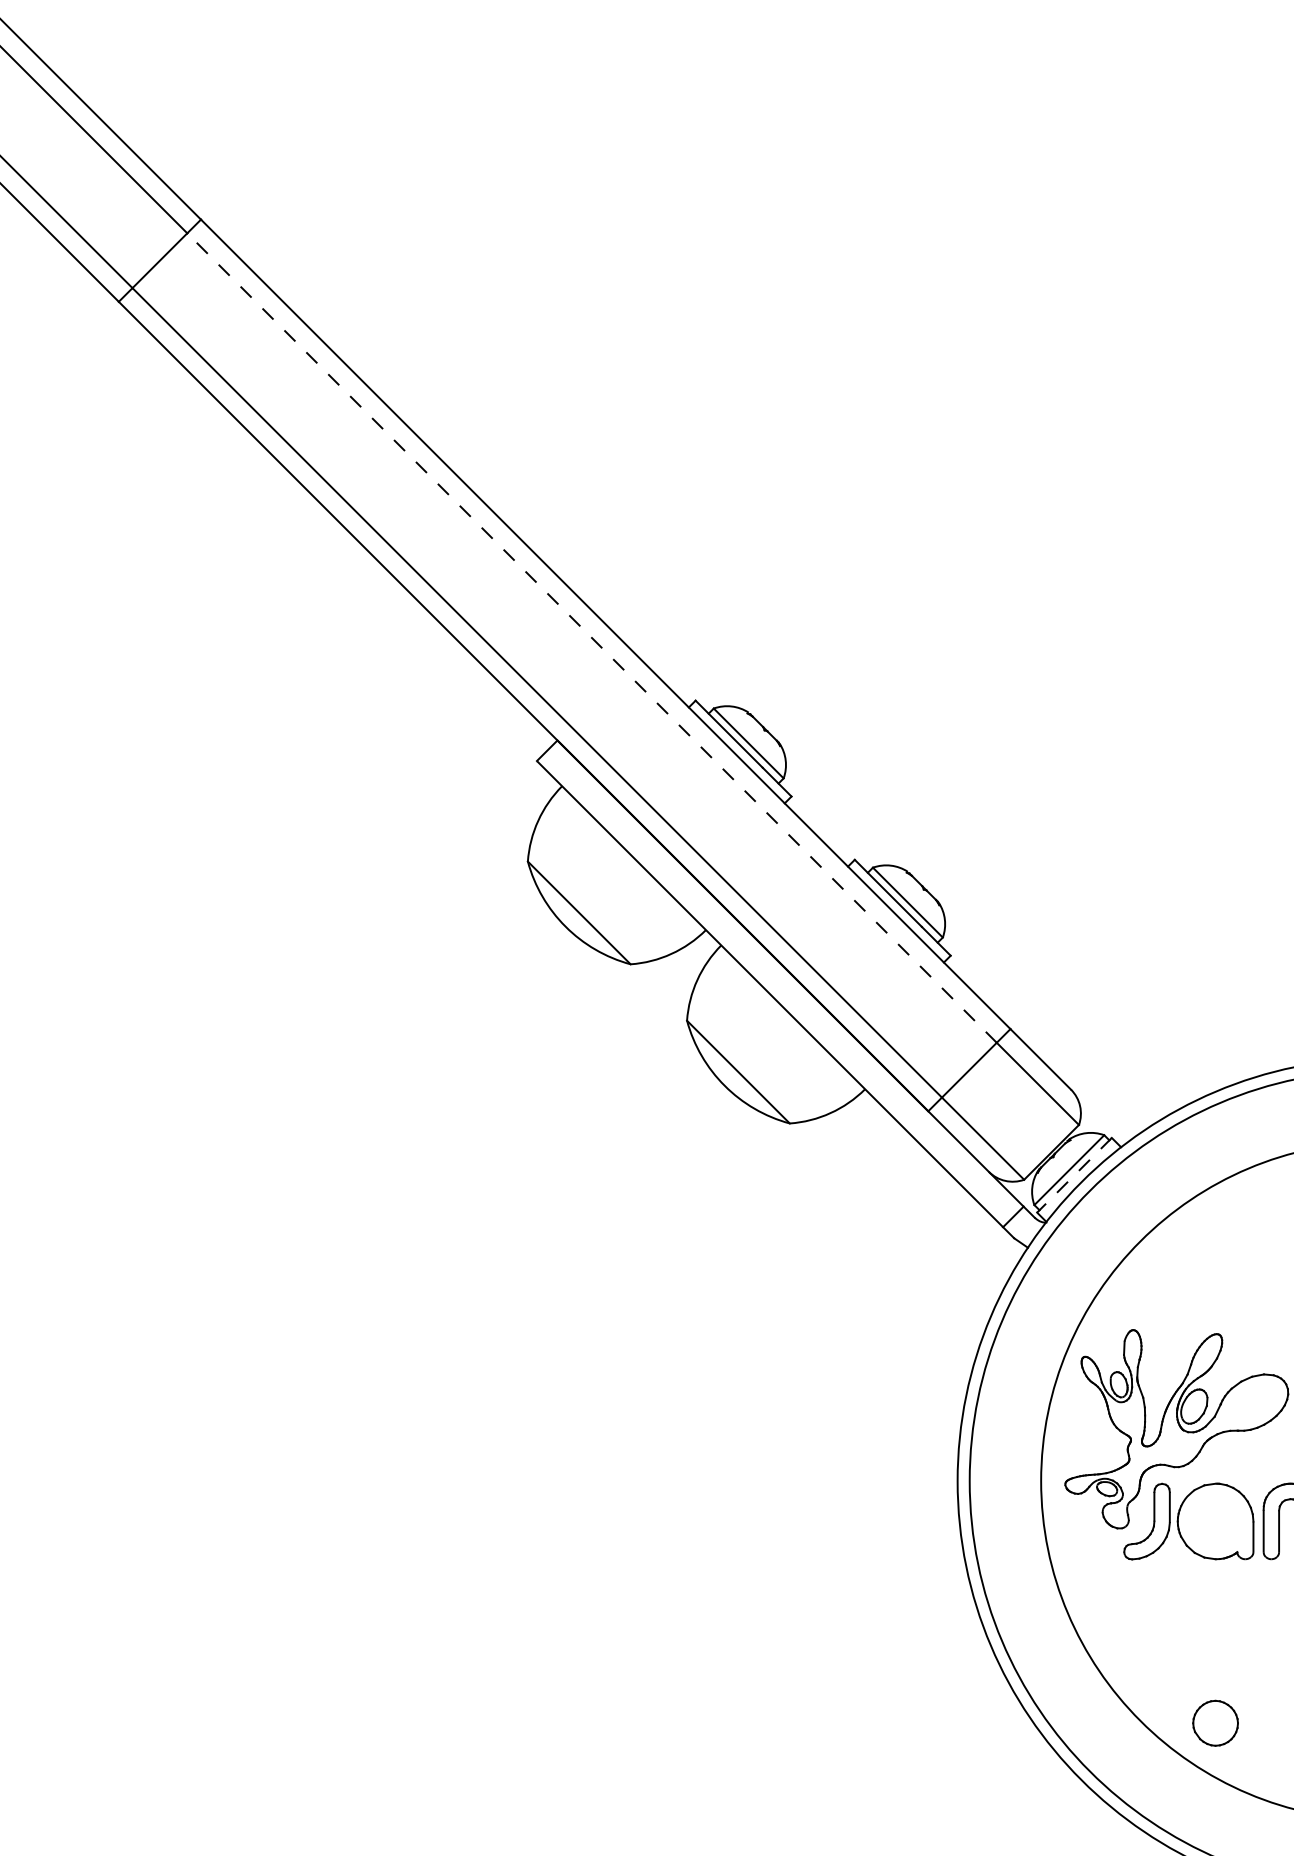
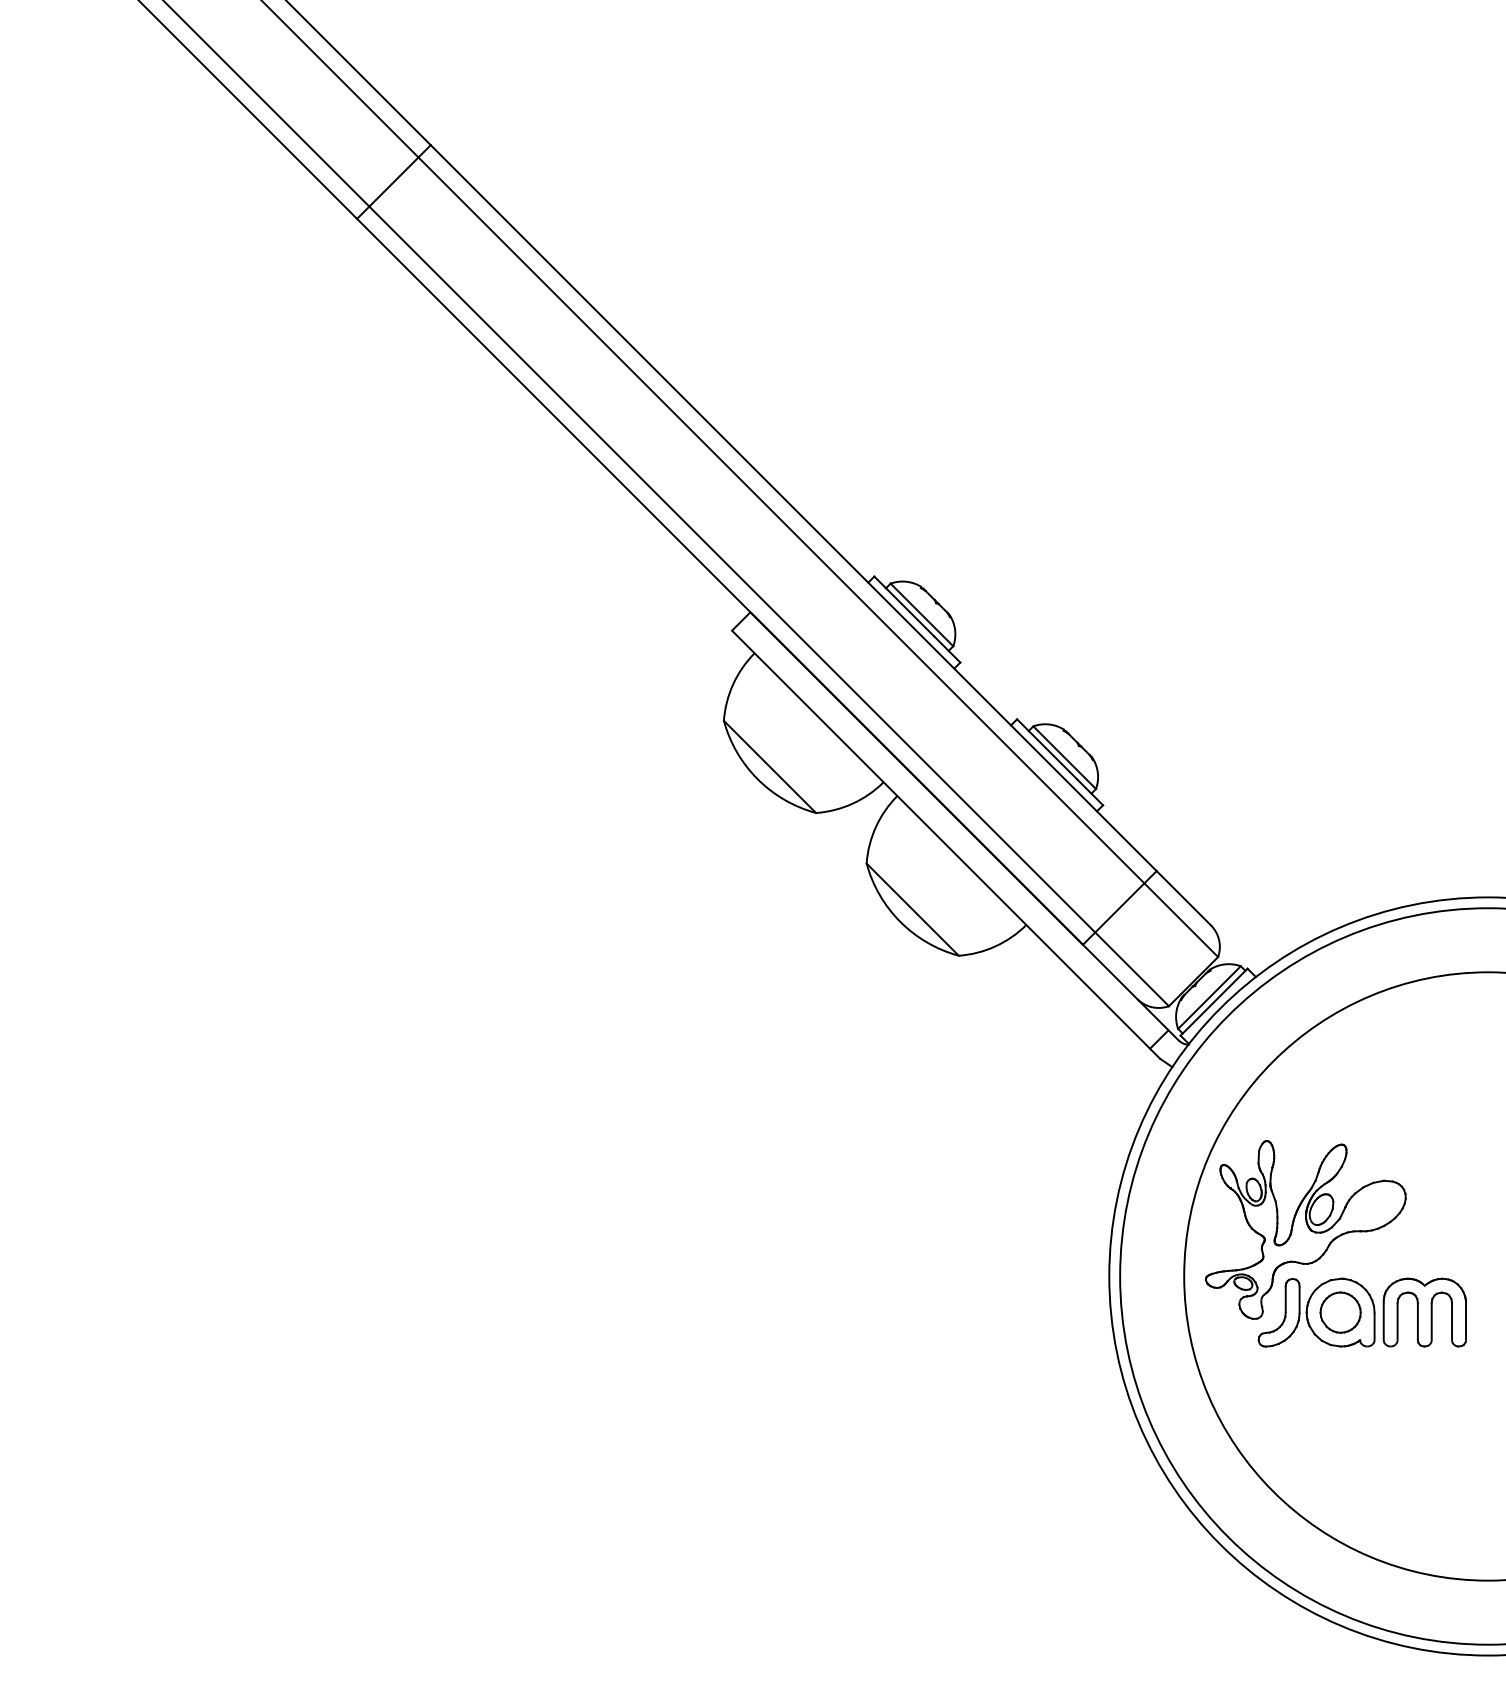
line: (592, 638) -> (781, 520), dashed -> solid
line: (1073, 1175) -> (1213, 1002), dashed -> solid
part: (1215, 1723) -> (1340, 1312), moved

